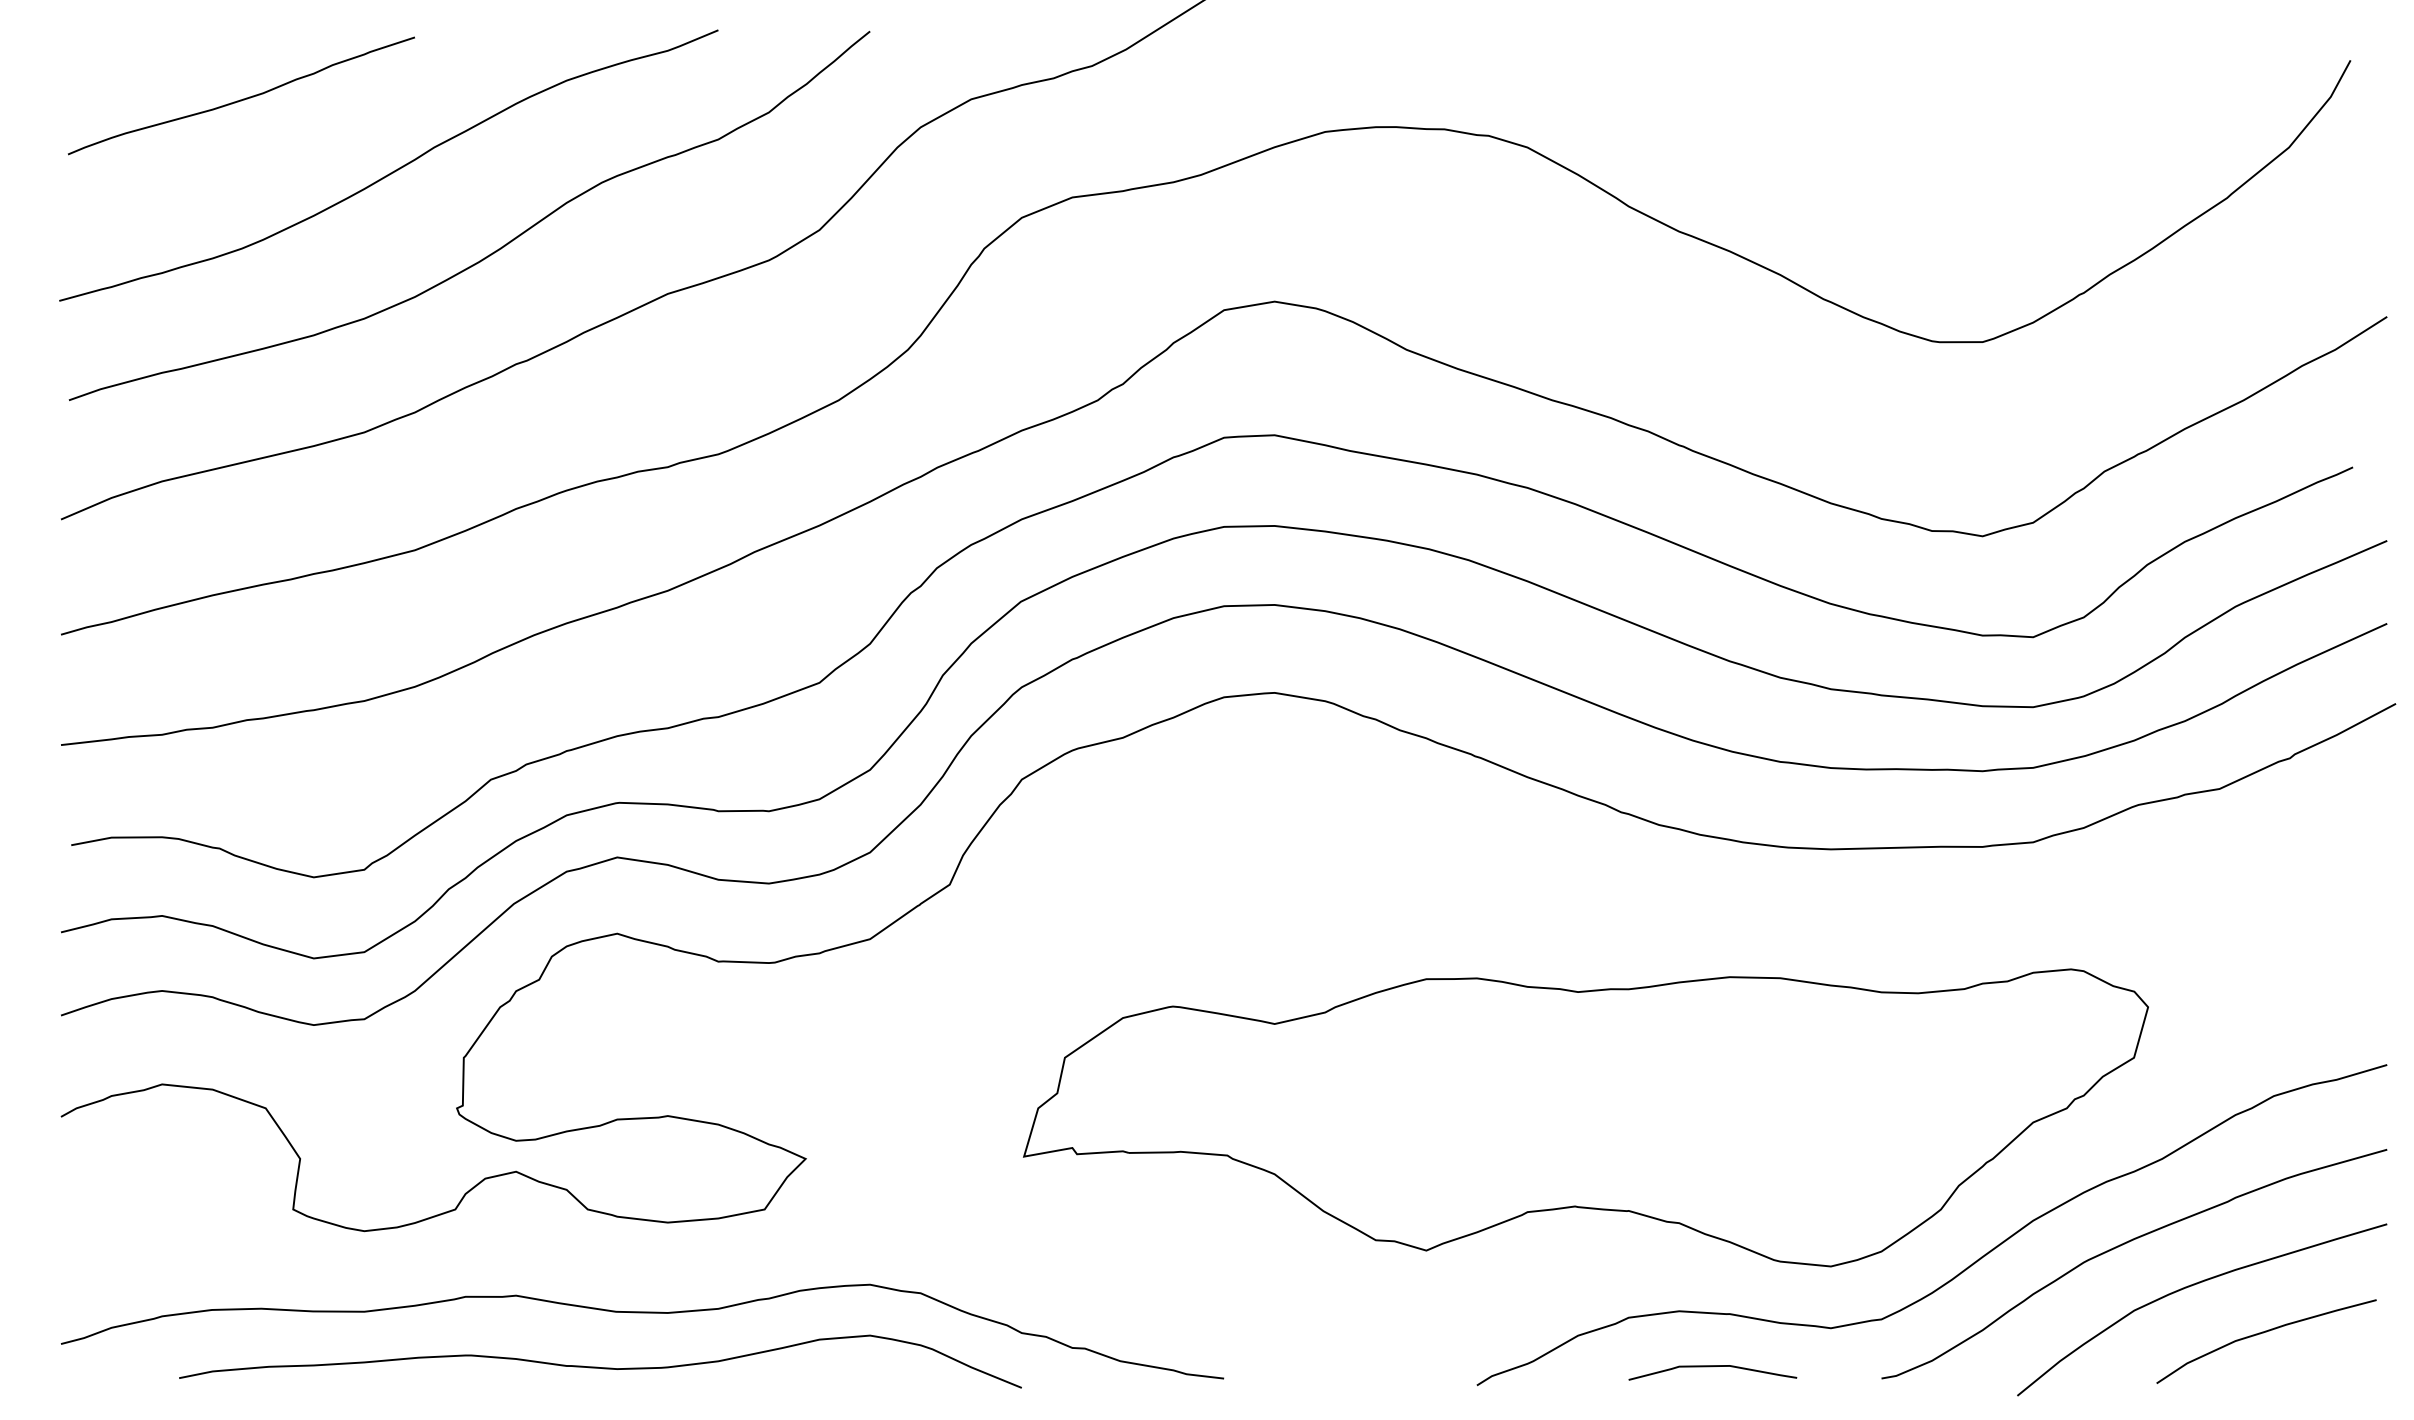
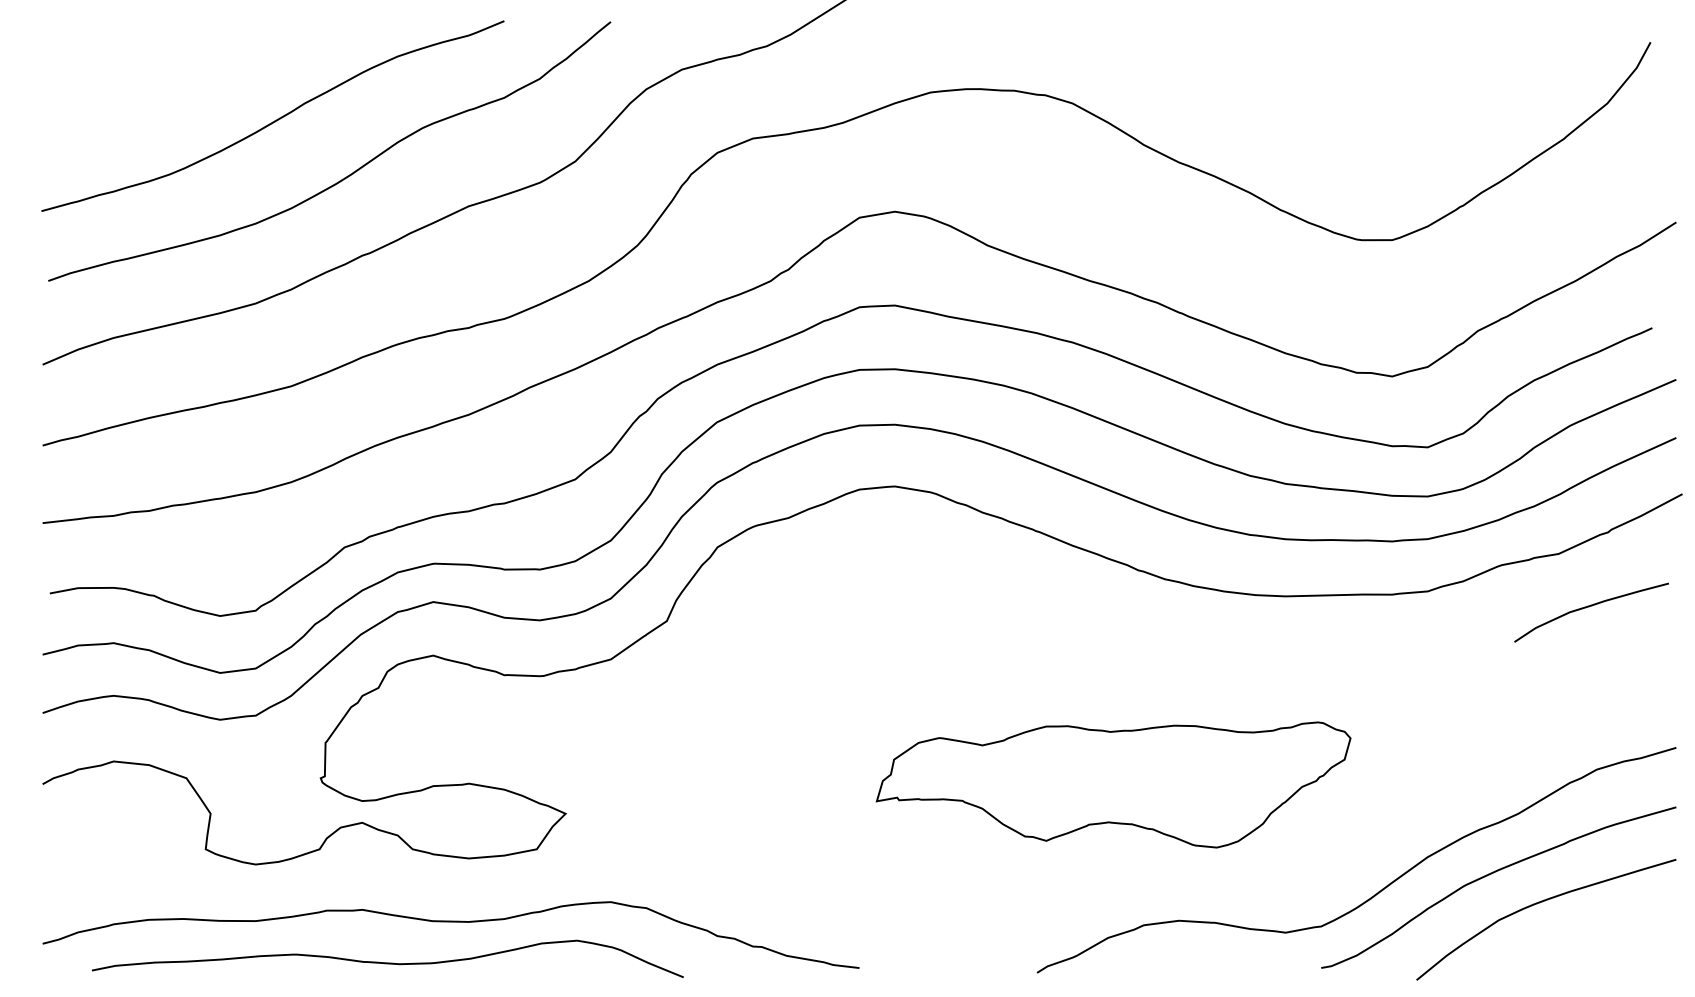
curve: (243, 98) -> (170, 69), removed
part: (1585, 1117) -> (1113, 784), size x0.6
curve: (2263, 1333) -> (1589, 607), moved
curve: (597, 1366) -> (385, 962), moved
curve: (1712, 1367) -> (1202, 960), removed

